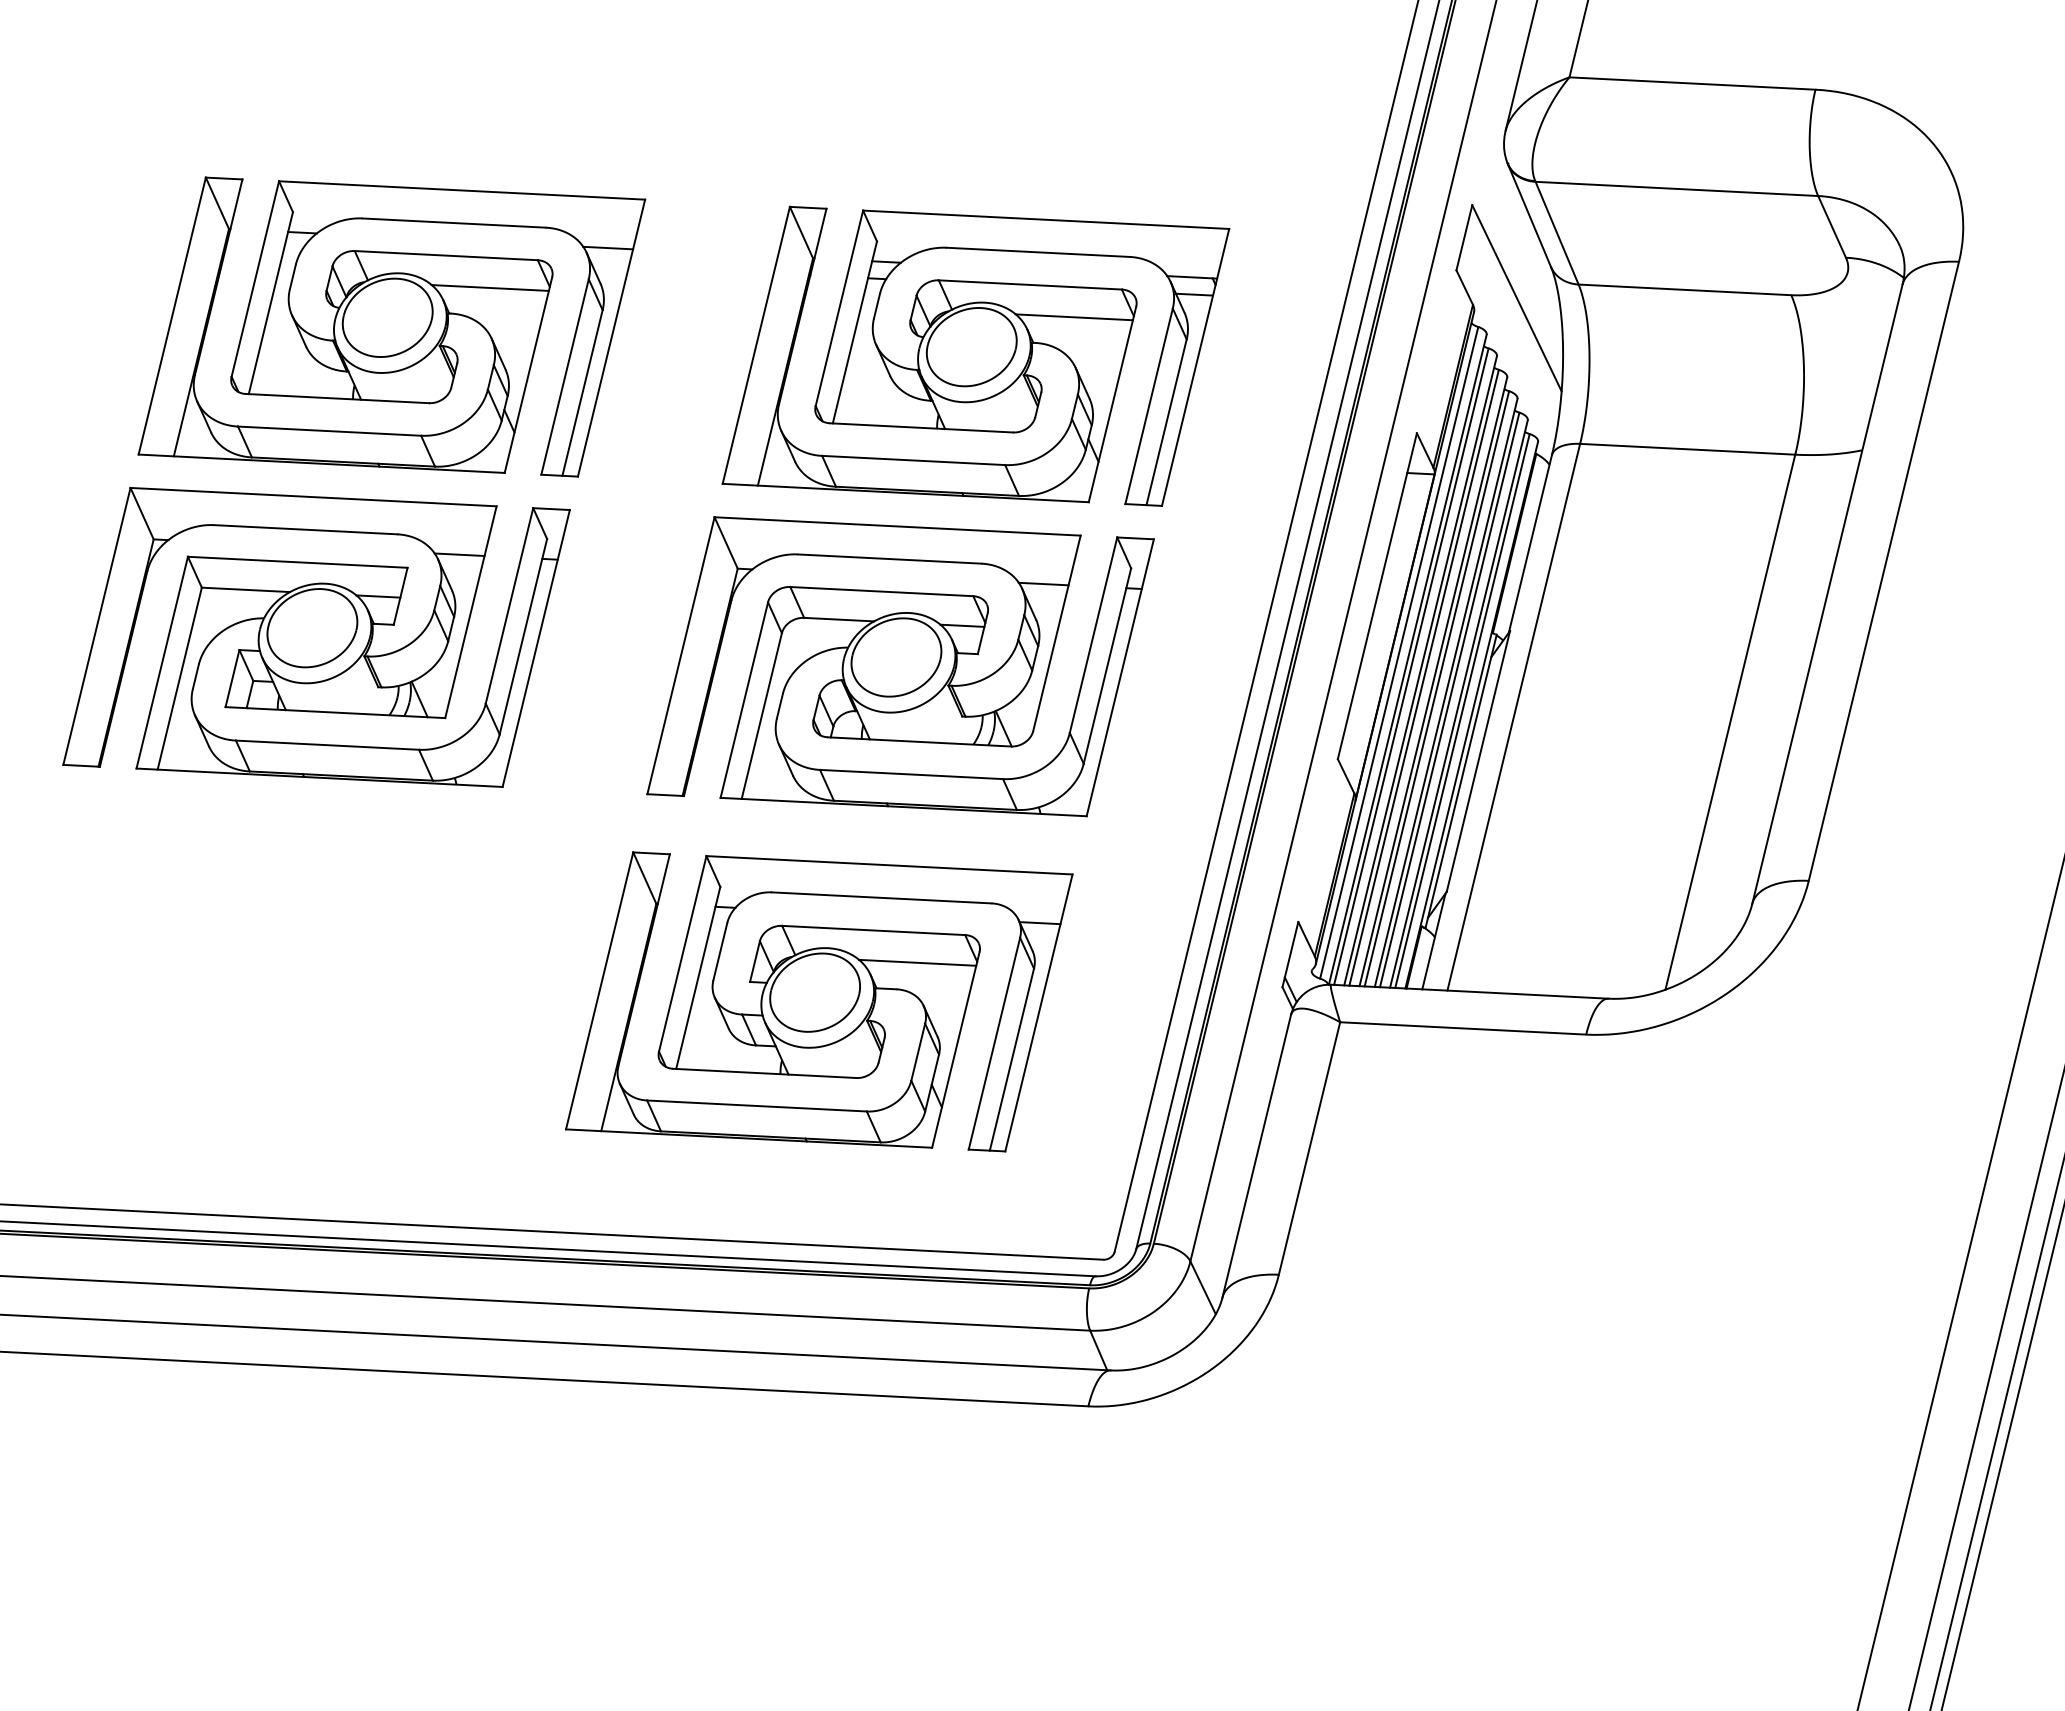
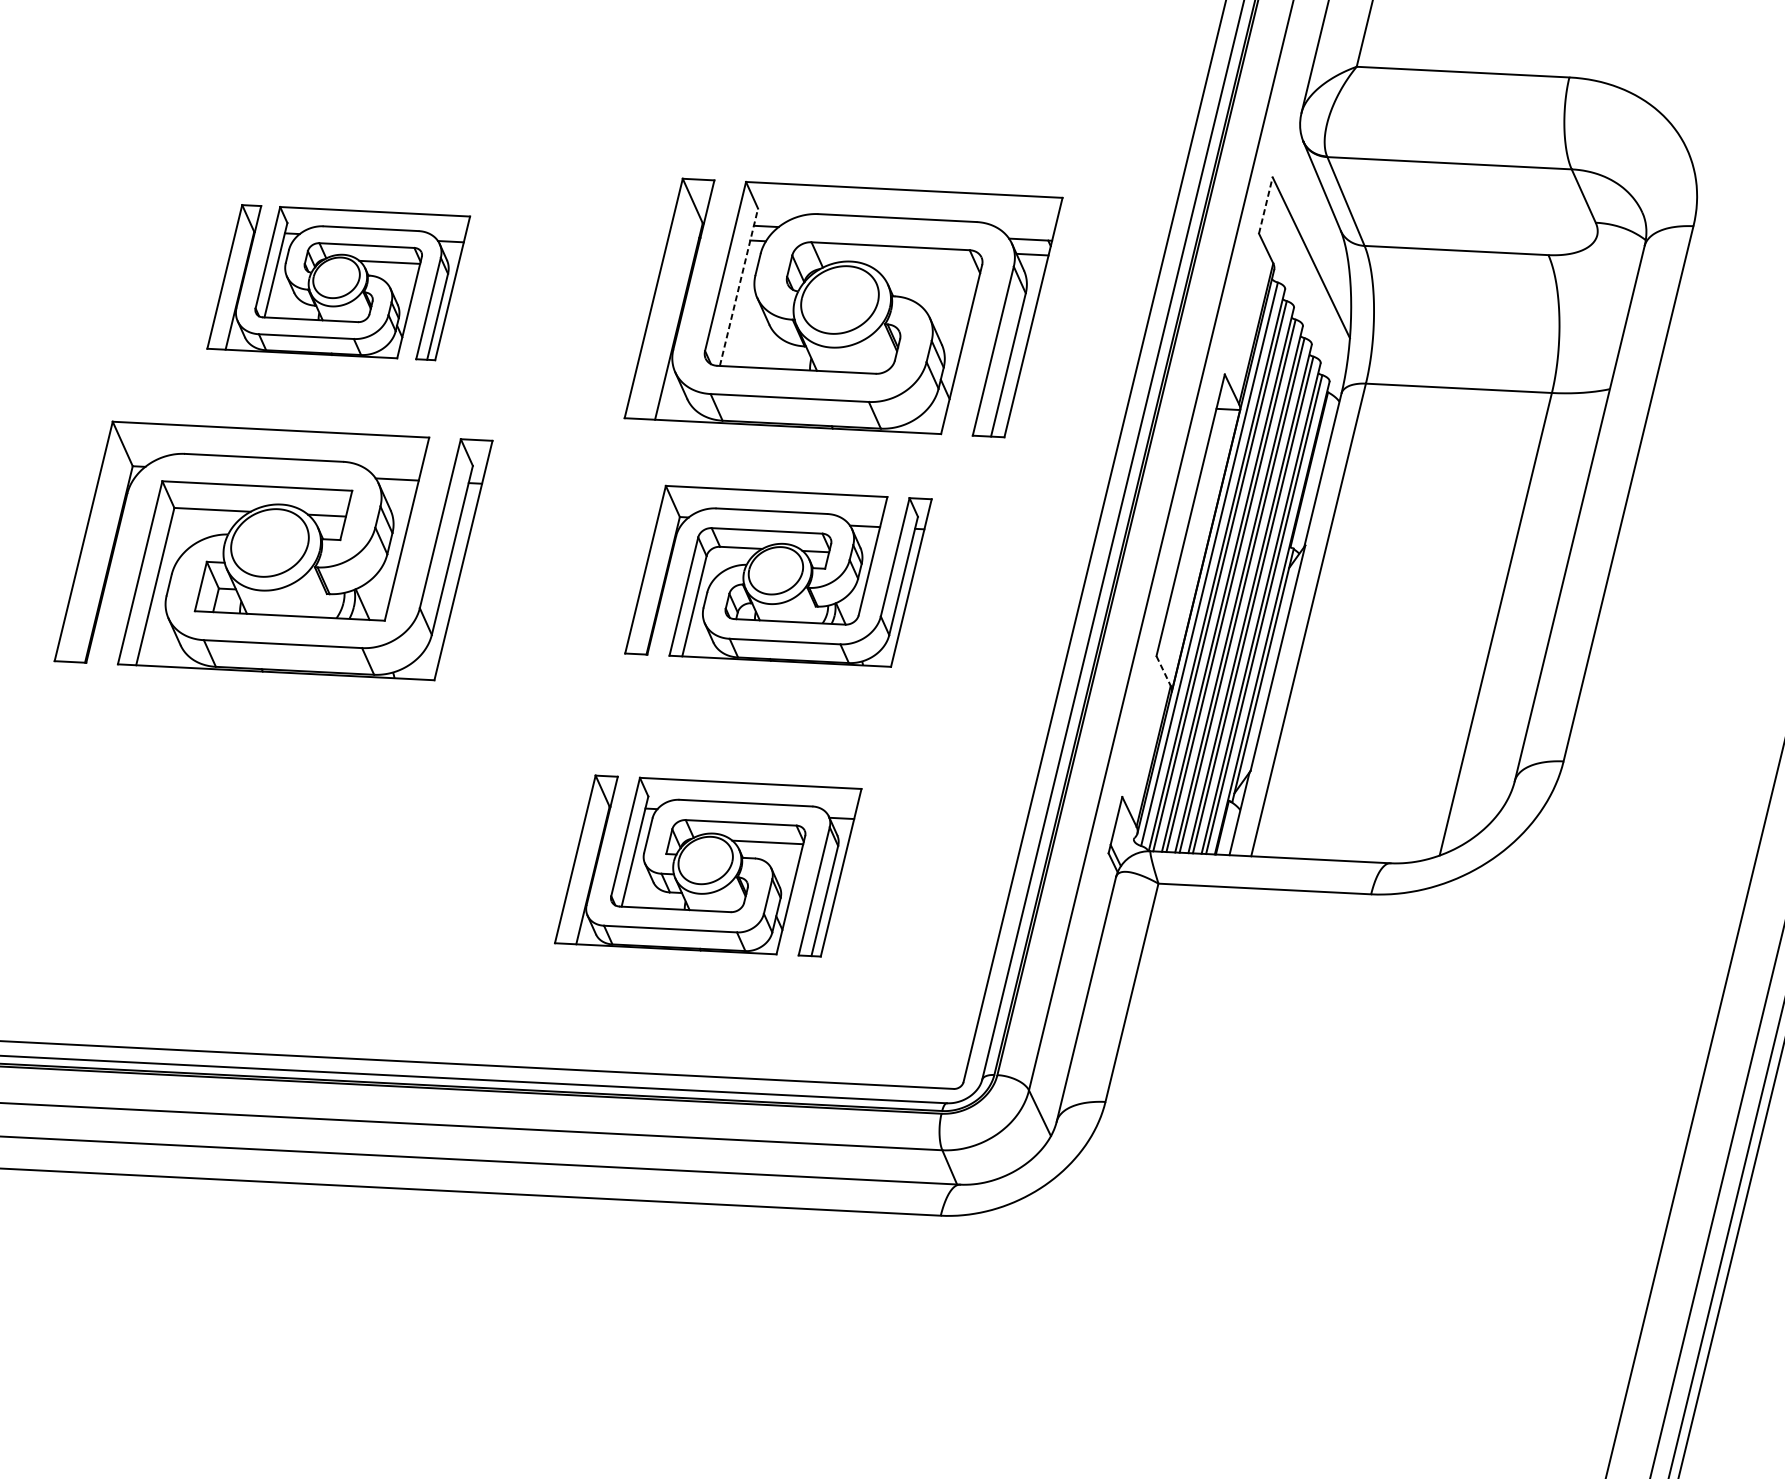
line: (1464, 237) -> (1265, 205), solid -> dashed
line: (1073, 317) -> (927, 274), removed
part: (391, 326) -> (338, 282), size x0.6
line: (854, 332) -> (738, 287), solid -> dashed
part: (900, 666) -> (778, 576), size x0.7
line: (1346, 776) -> (1163, 671), solid -> dashed
part: (819, 1001) -> (708, 865), size x0.7

